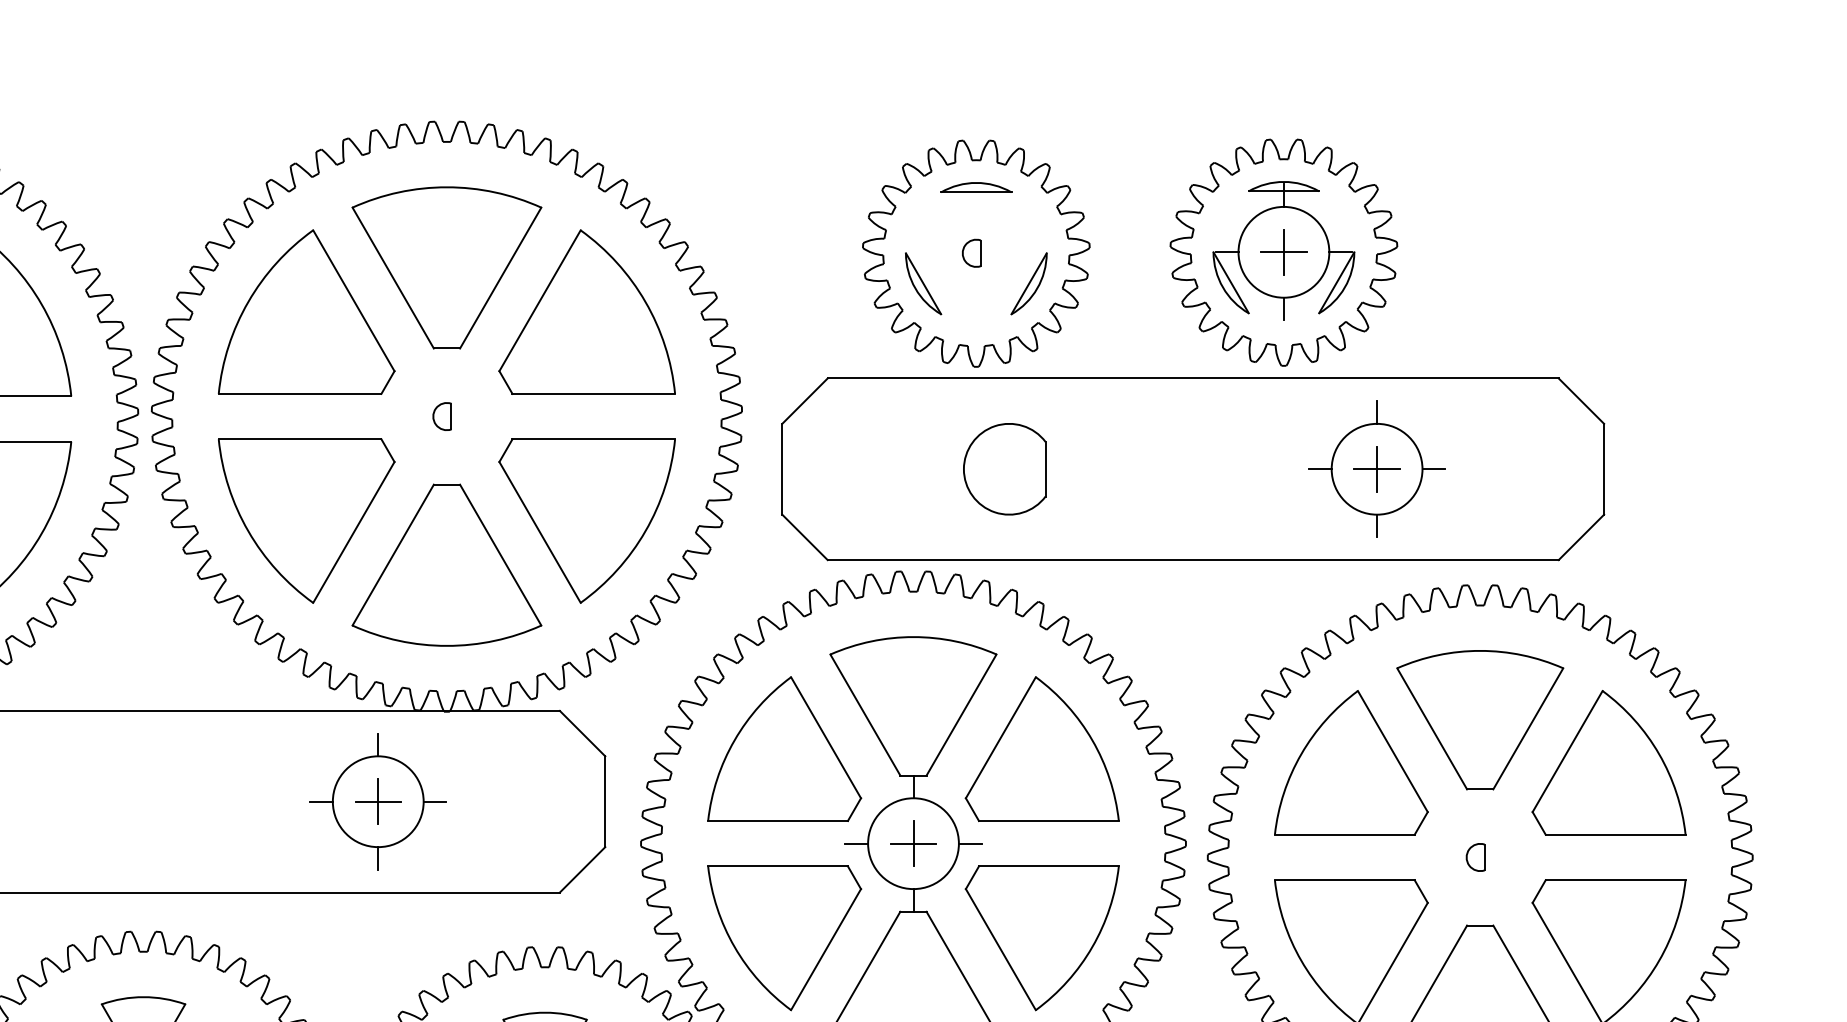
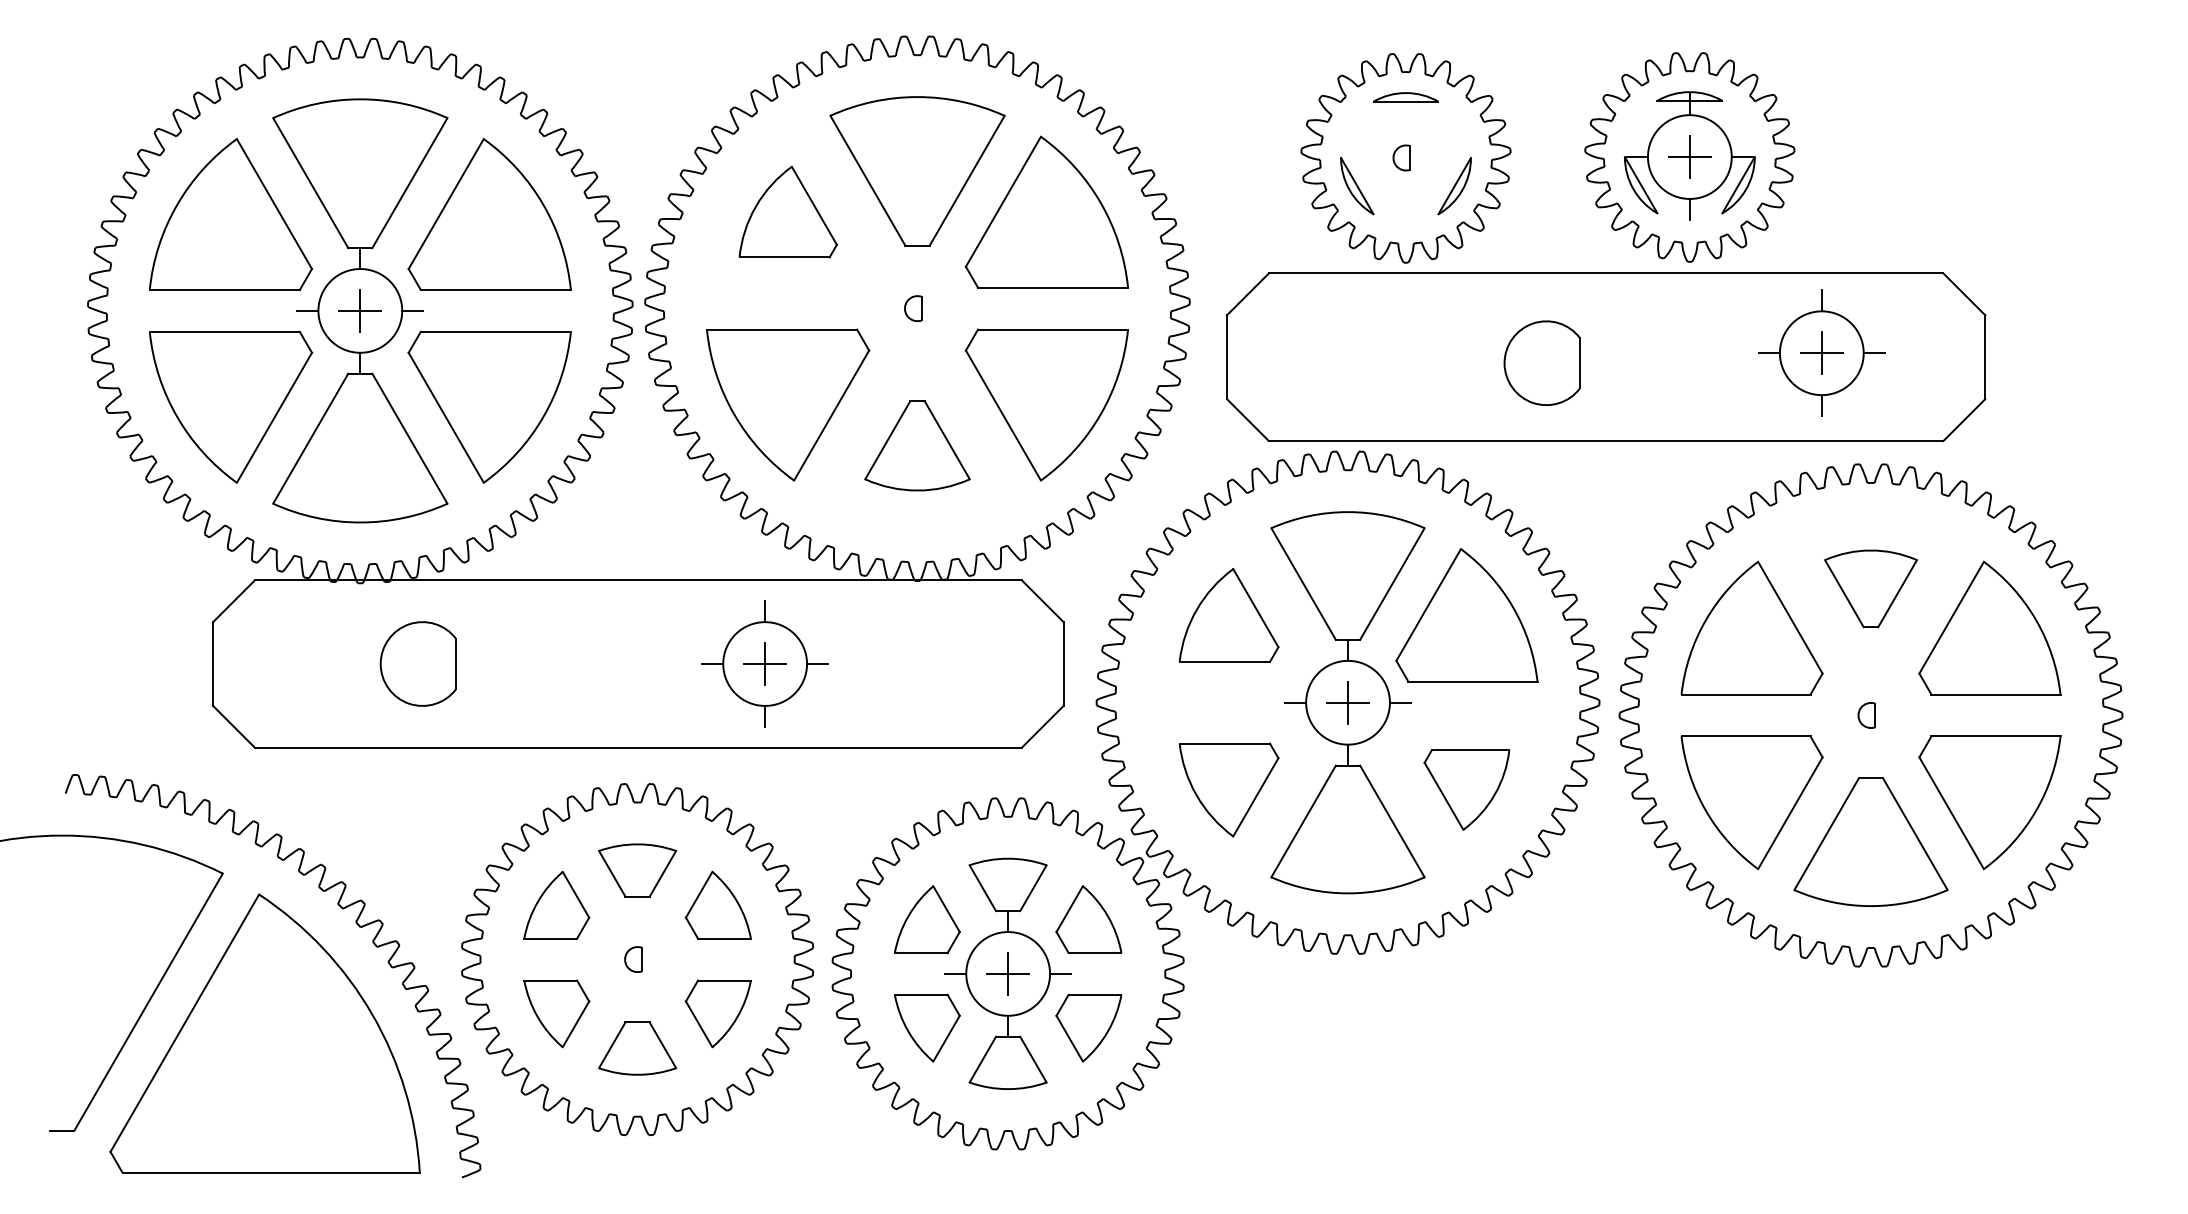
part: (307, 311) -> (788, 211), size x0.6
part: (1003, 468) -> (1541, 362), moved
part: (1376, 468) -> (1821, 352), moved
part: (446, 564) -> (917, 445), size x0.6
part: (1479, 719) -> (1870, 588), size x0.6
part: (783, 749) -> (1228, 615), size x0.7
part: (377, 801) -> (764, 663), moved
part: (783, 937) -> (1228, 789), size x0.7
part: (1041, 937) -> (1466, 789), size x0.6

